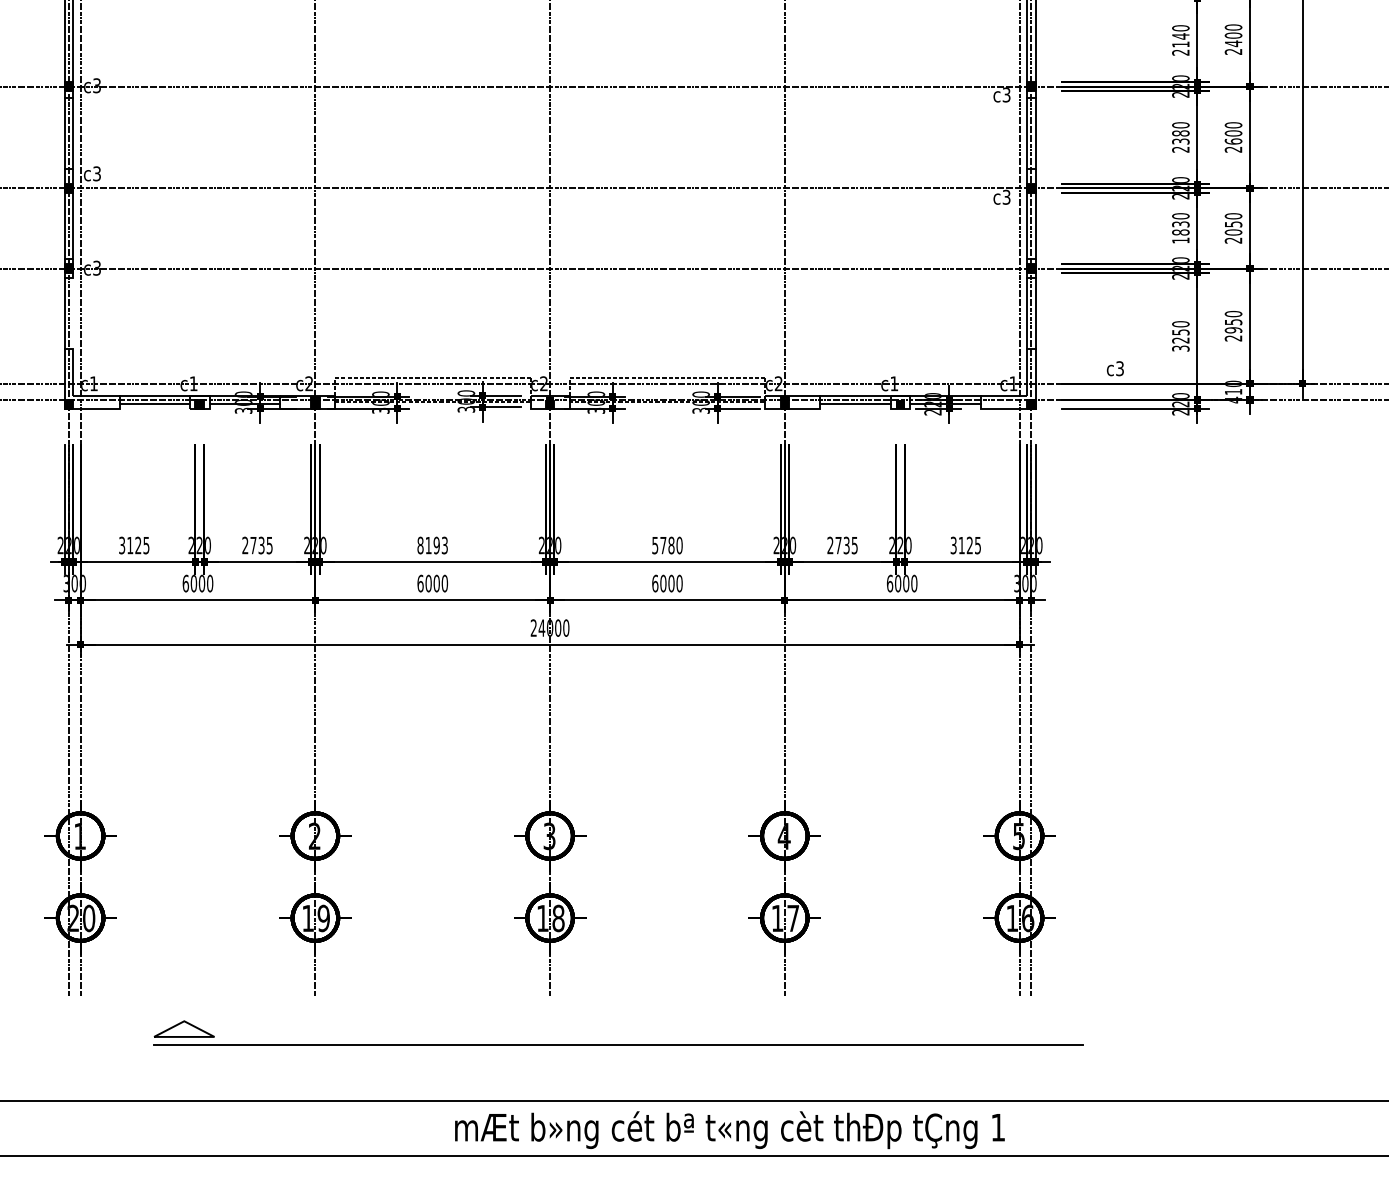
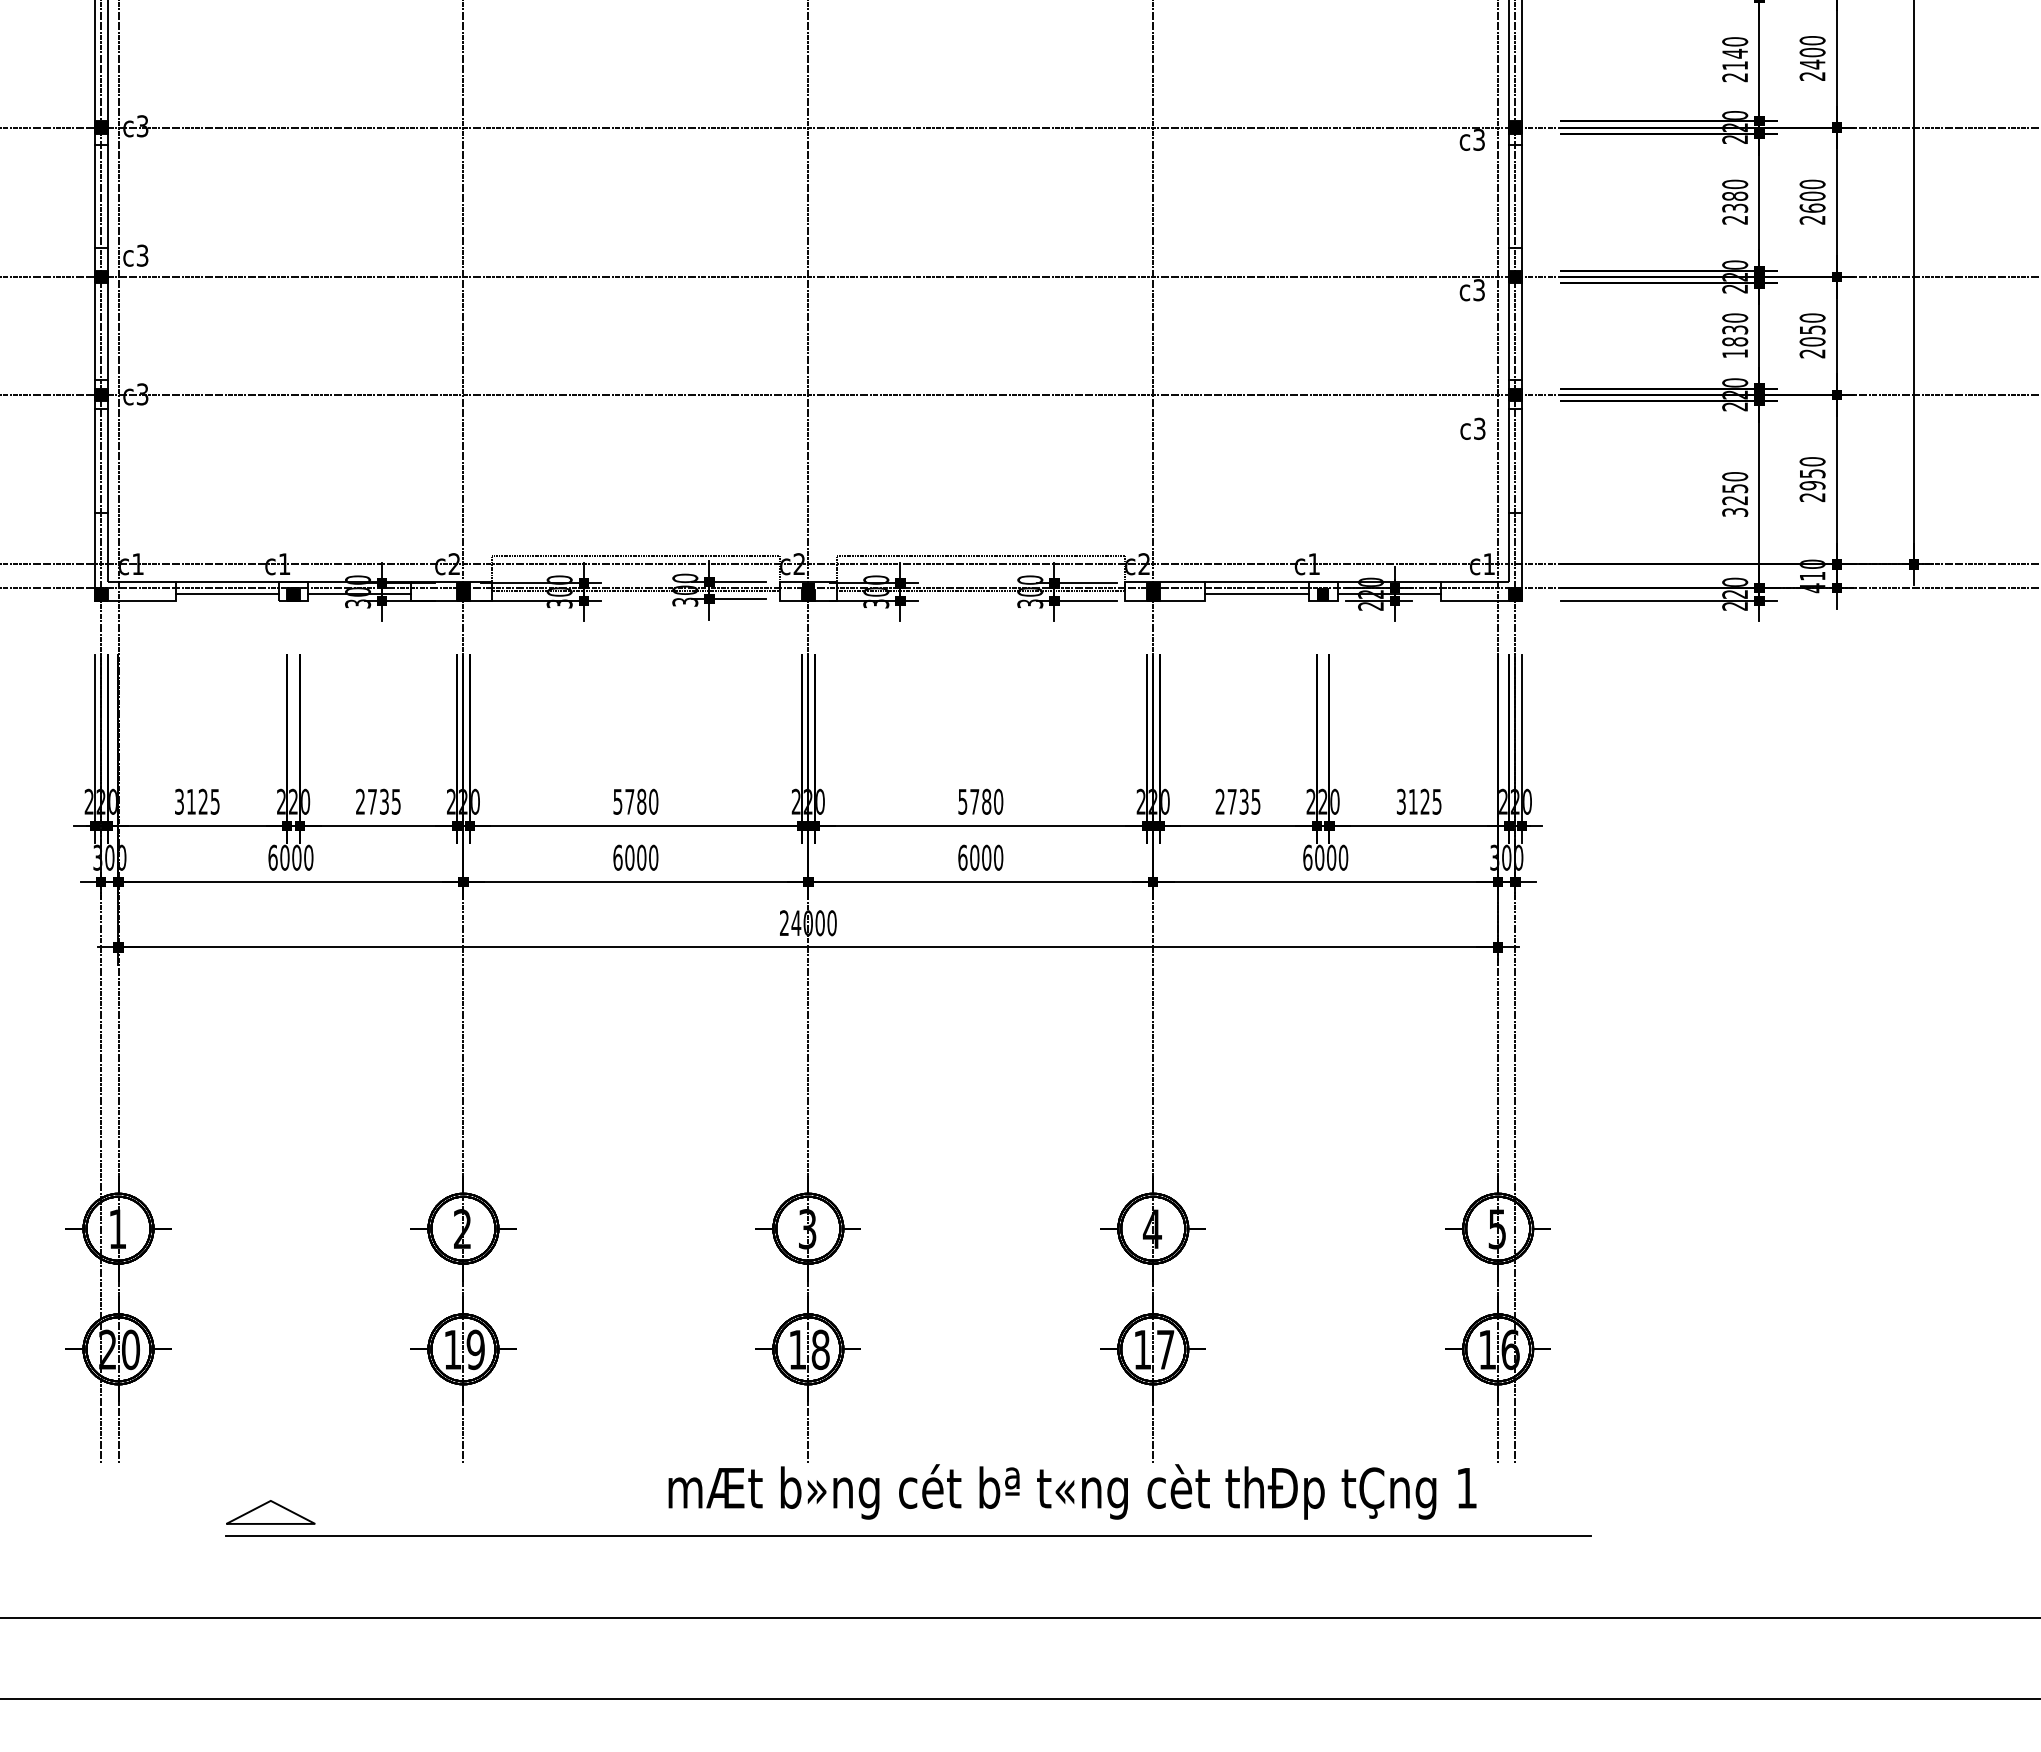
line: (73, 313) -> (108, 460), added
text: (1114, 368) -> (1471, 428), moved
text: (432, 545) -> (635, 801), 8193 -> 5780
text: (729, 1130) -> (1071, 1492), moved

